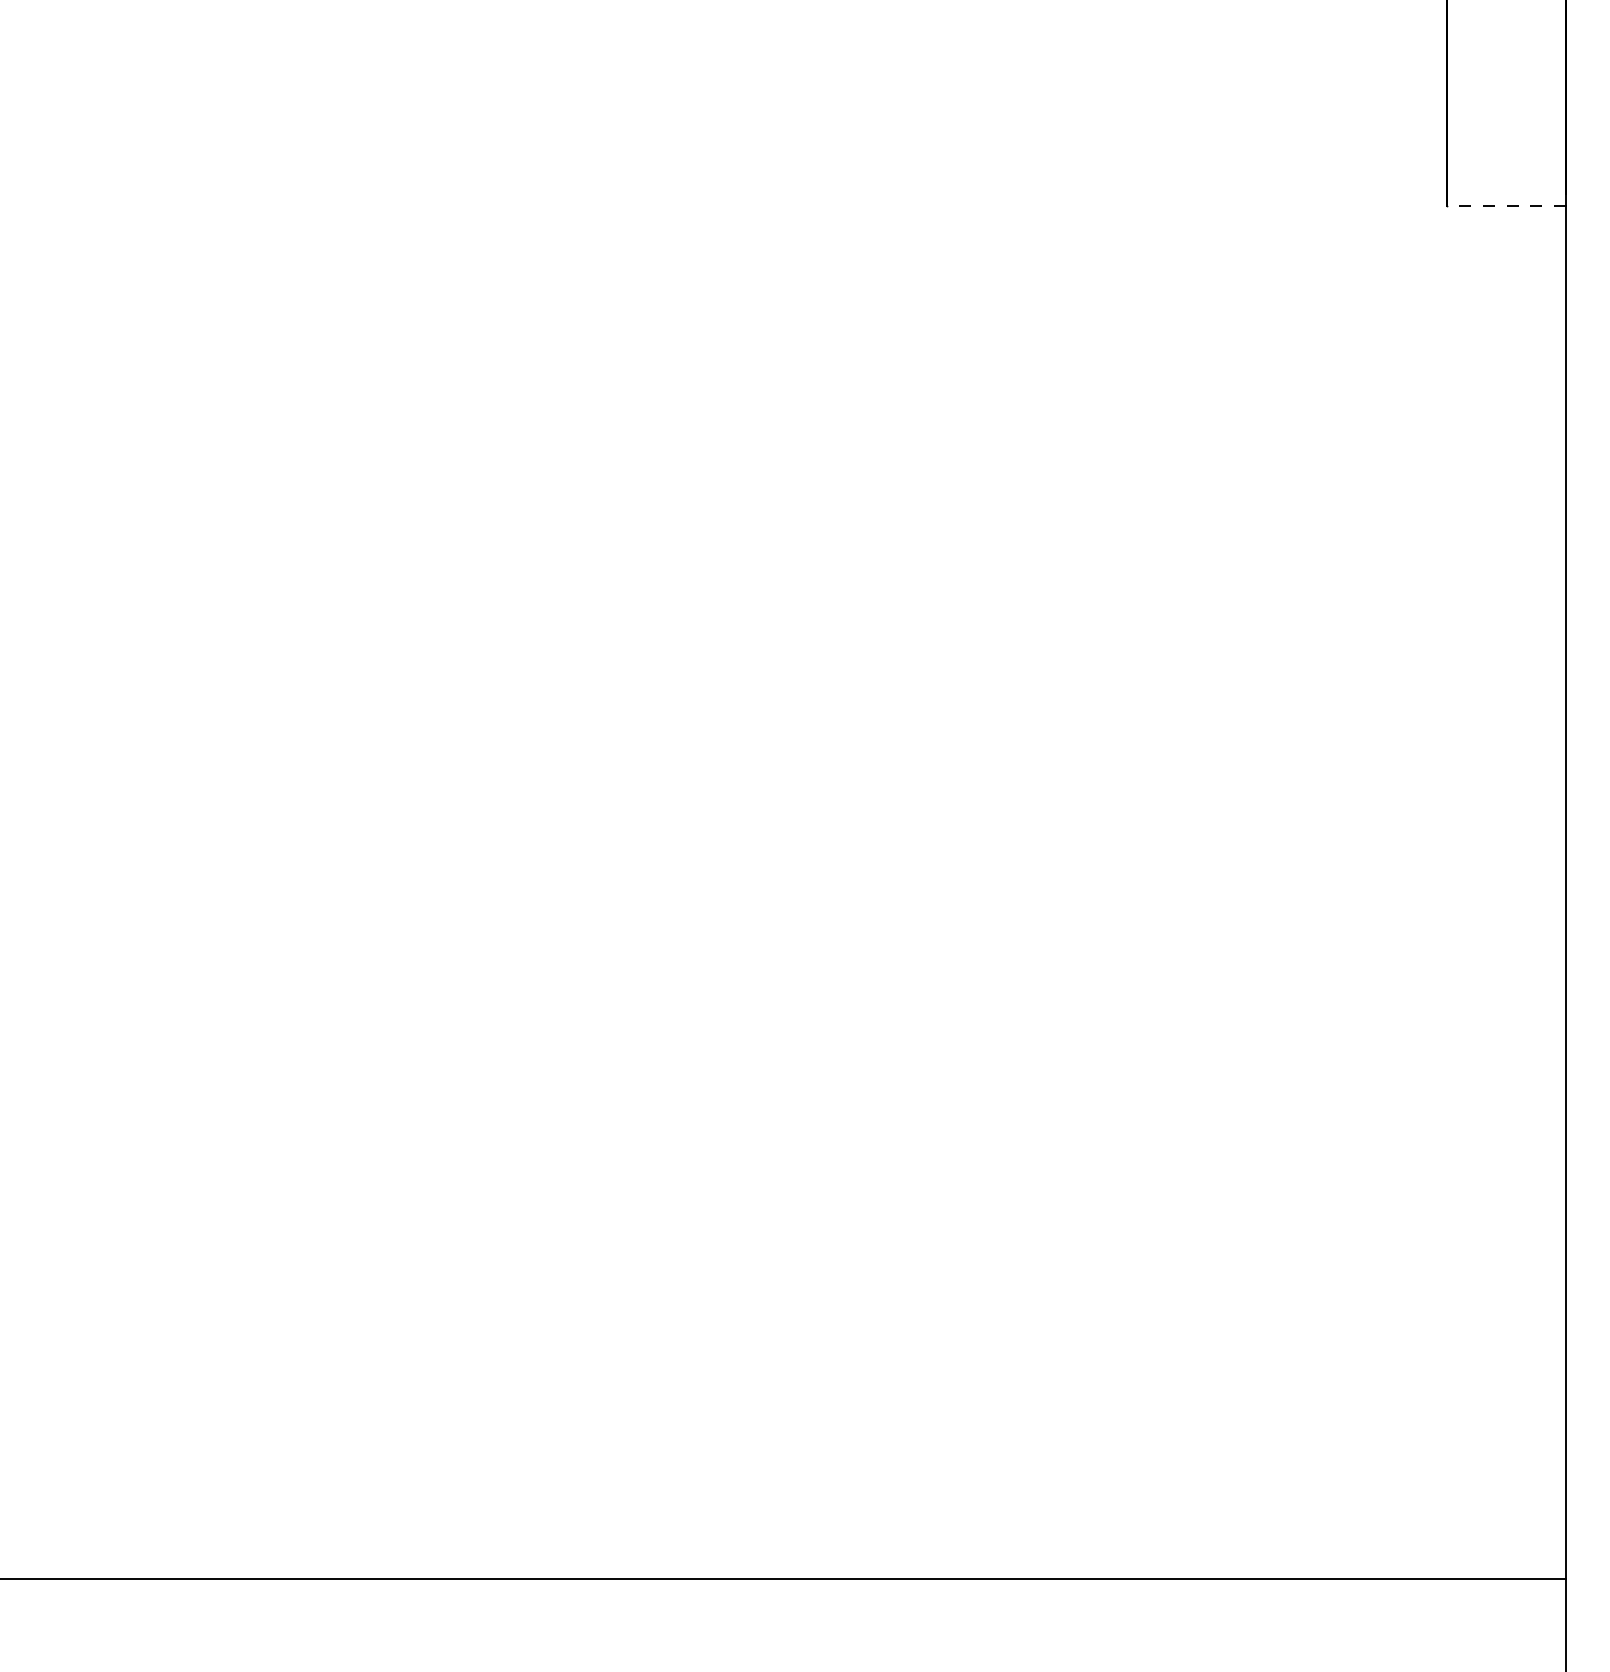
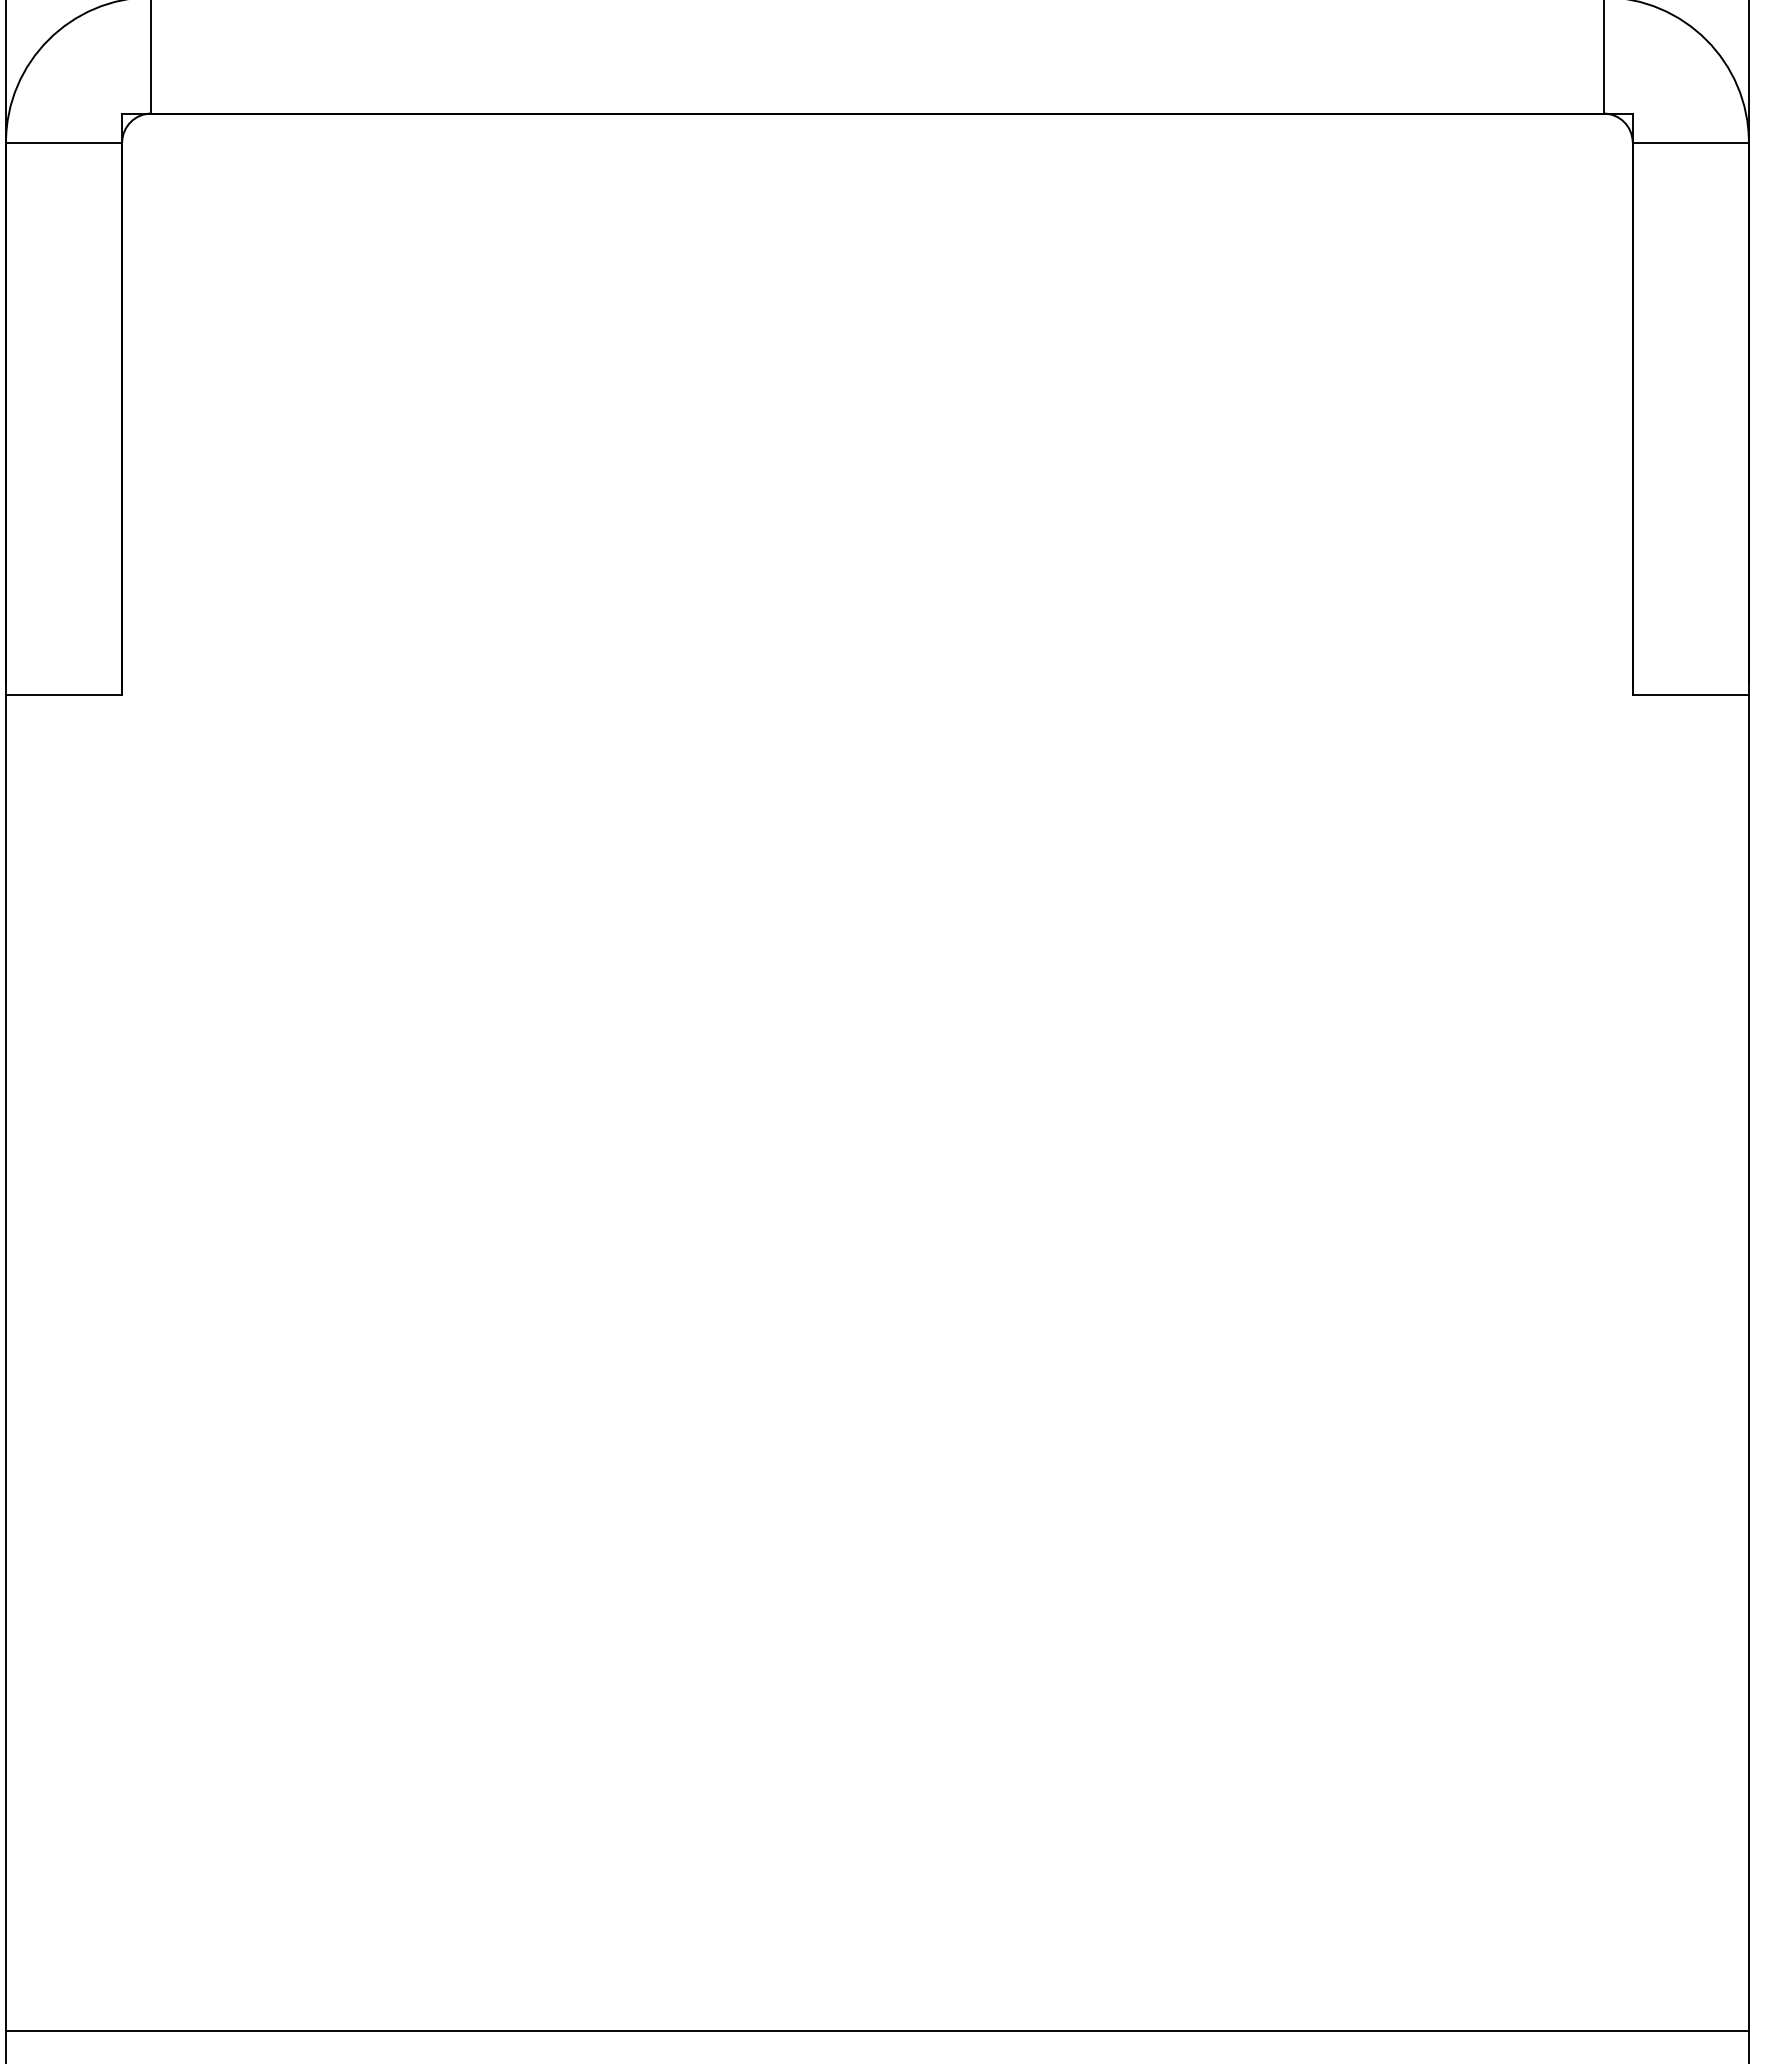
line: (1506, 206) -> (1690, 694), dashed -> solid

